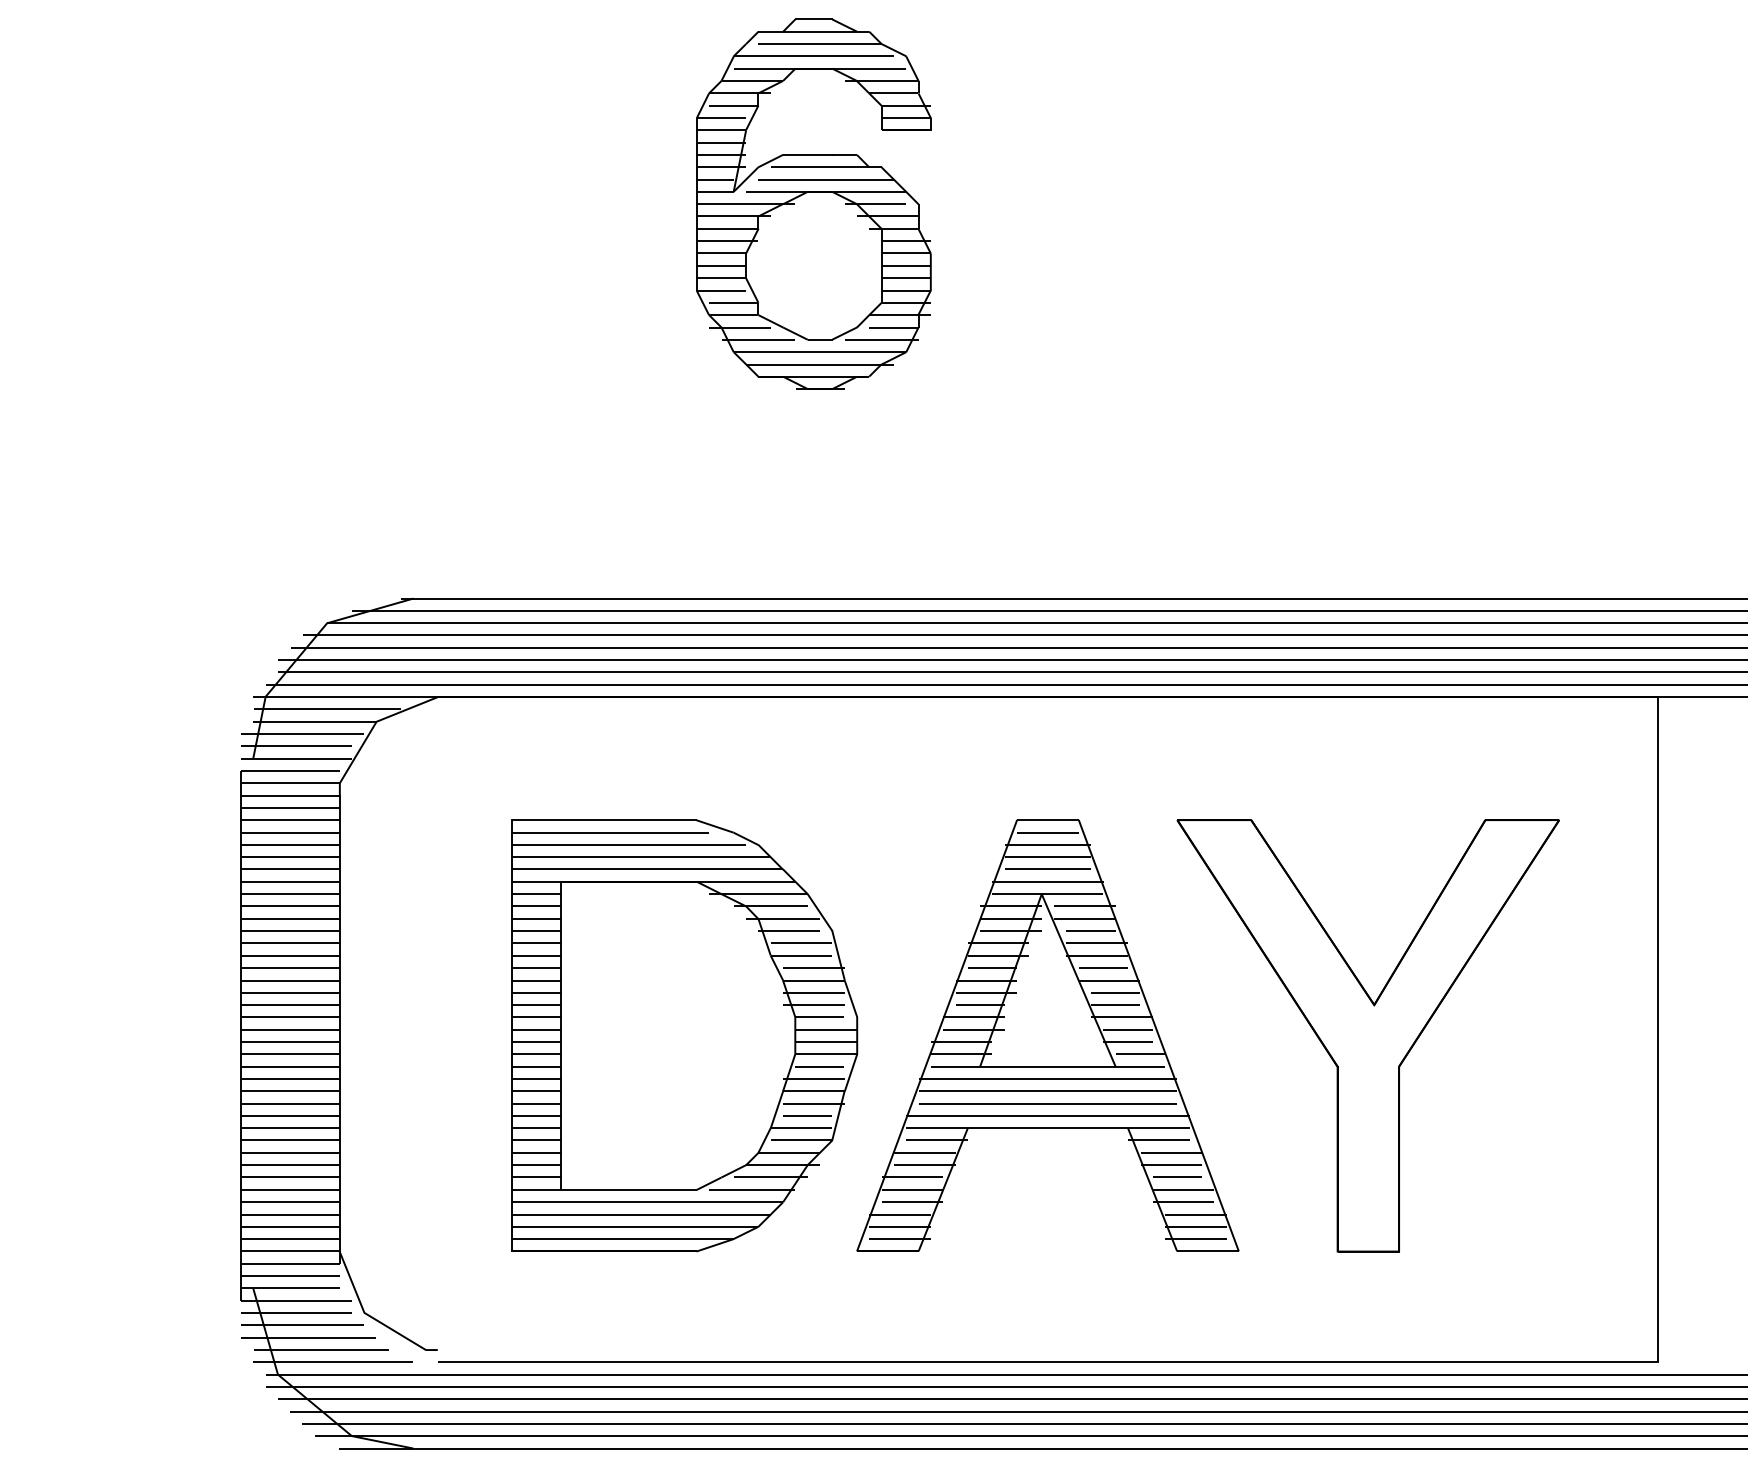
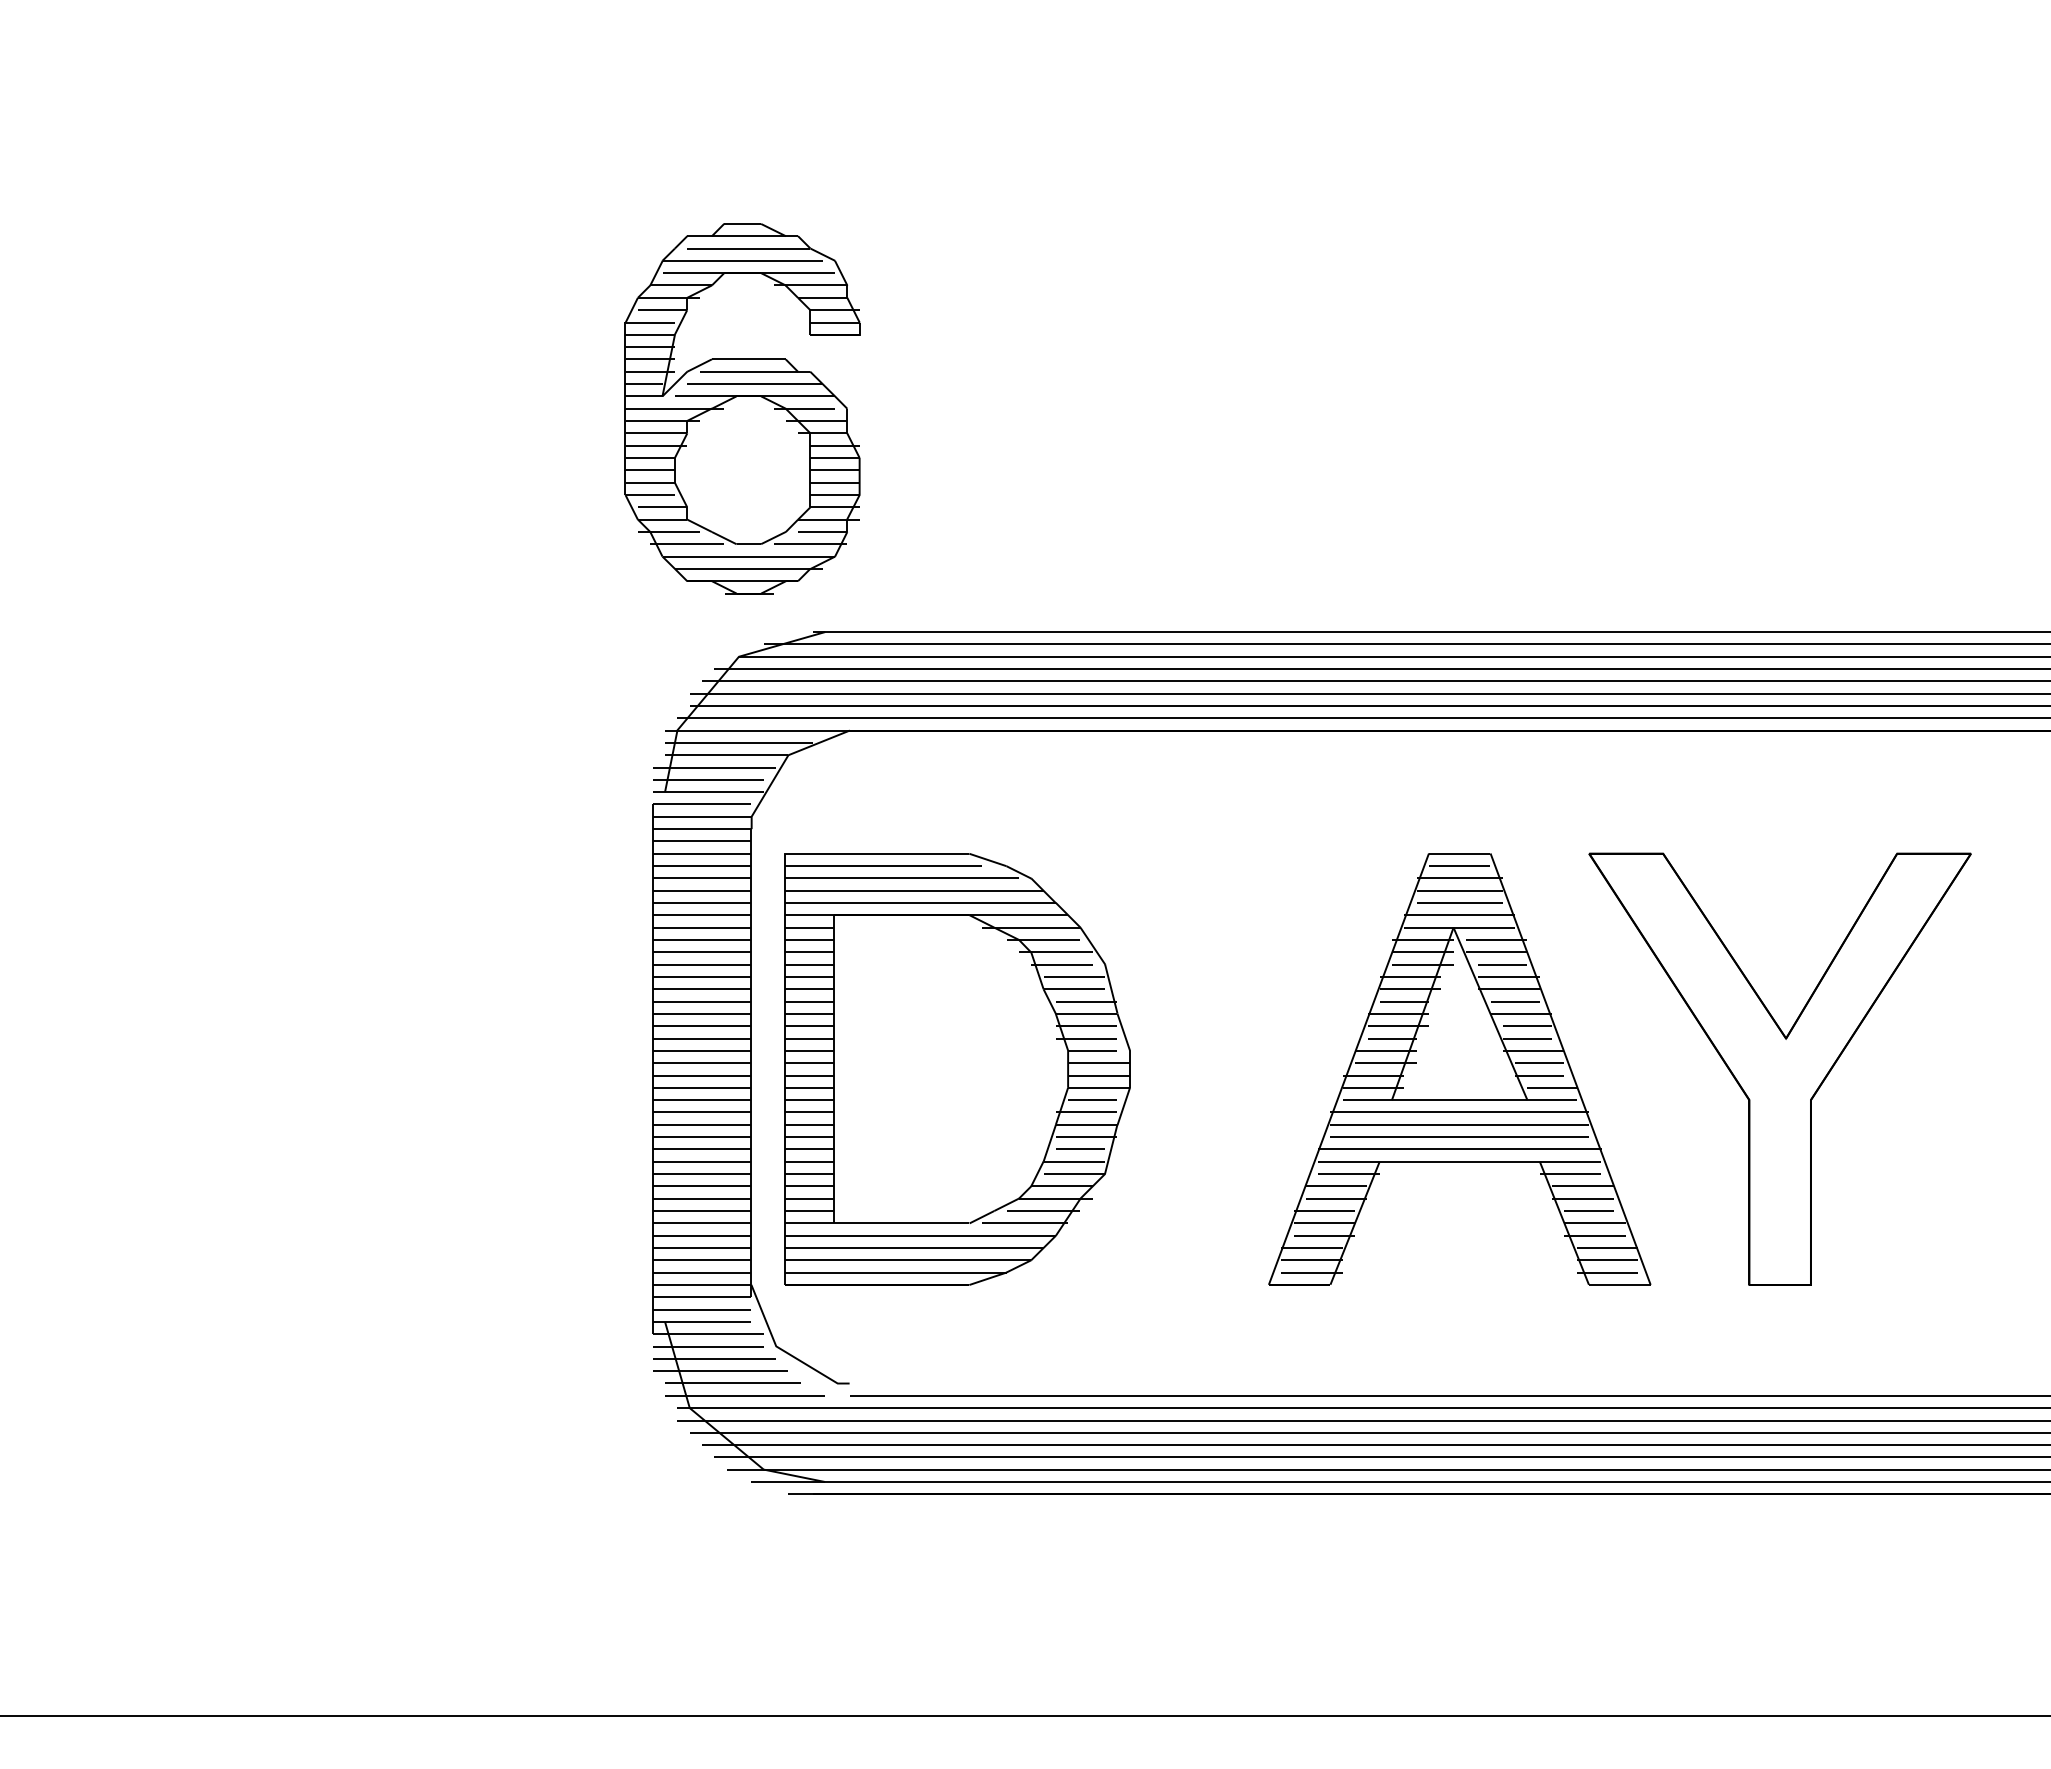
part: (813, 204) -> (742, 408), moved
part: (684, 1036) -> (957, 1069), moved

